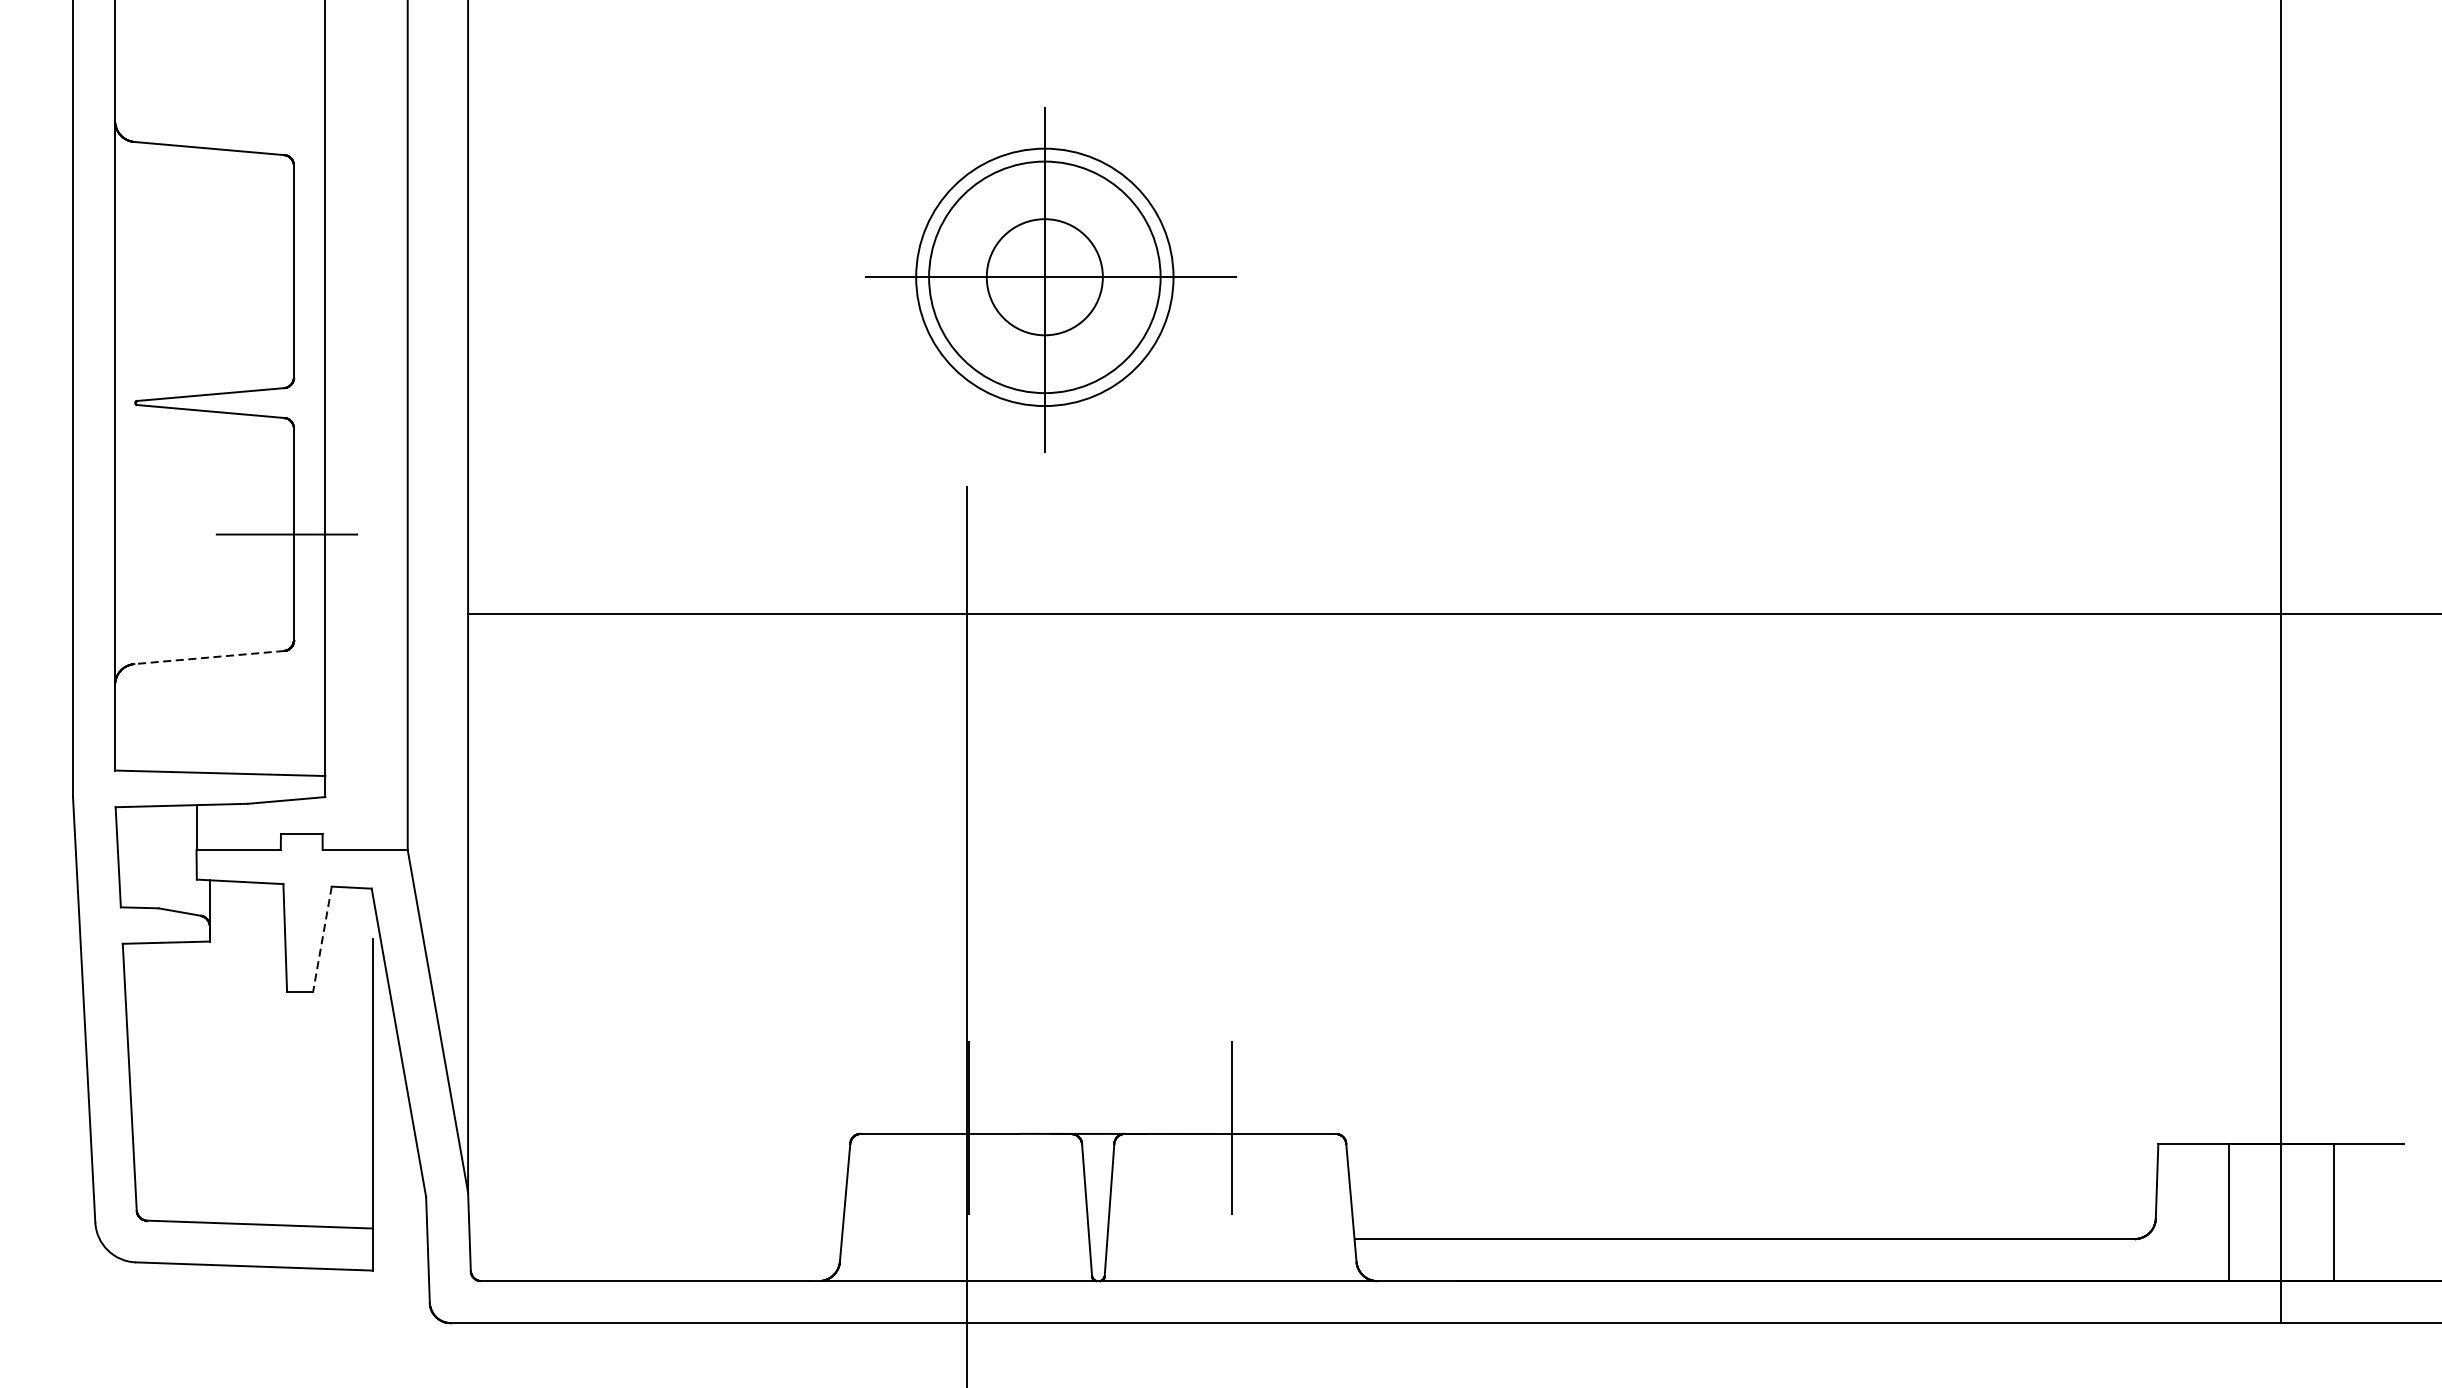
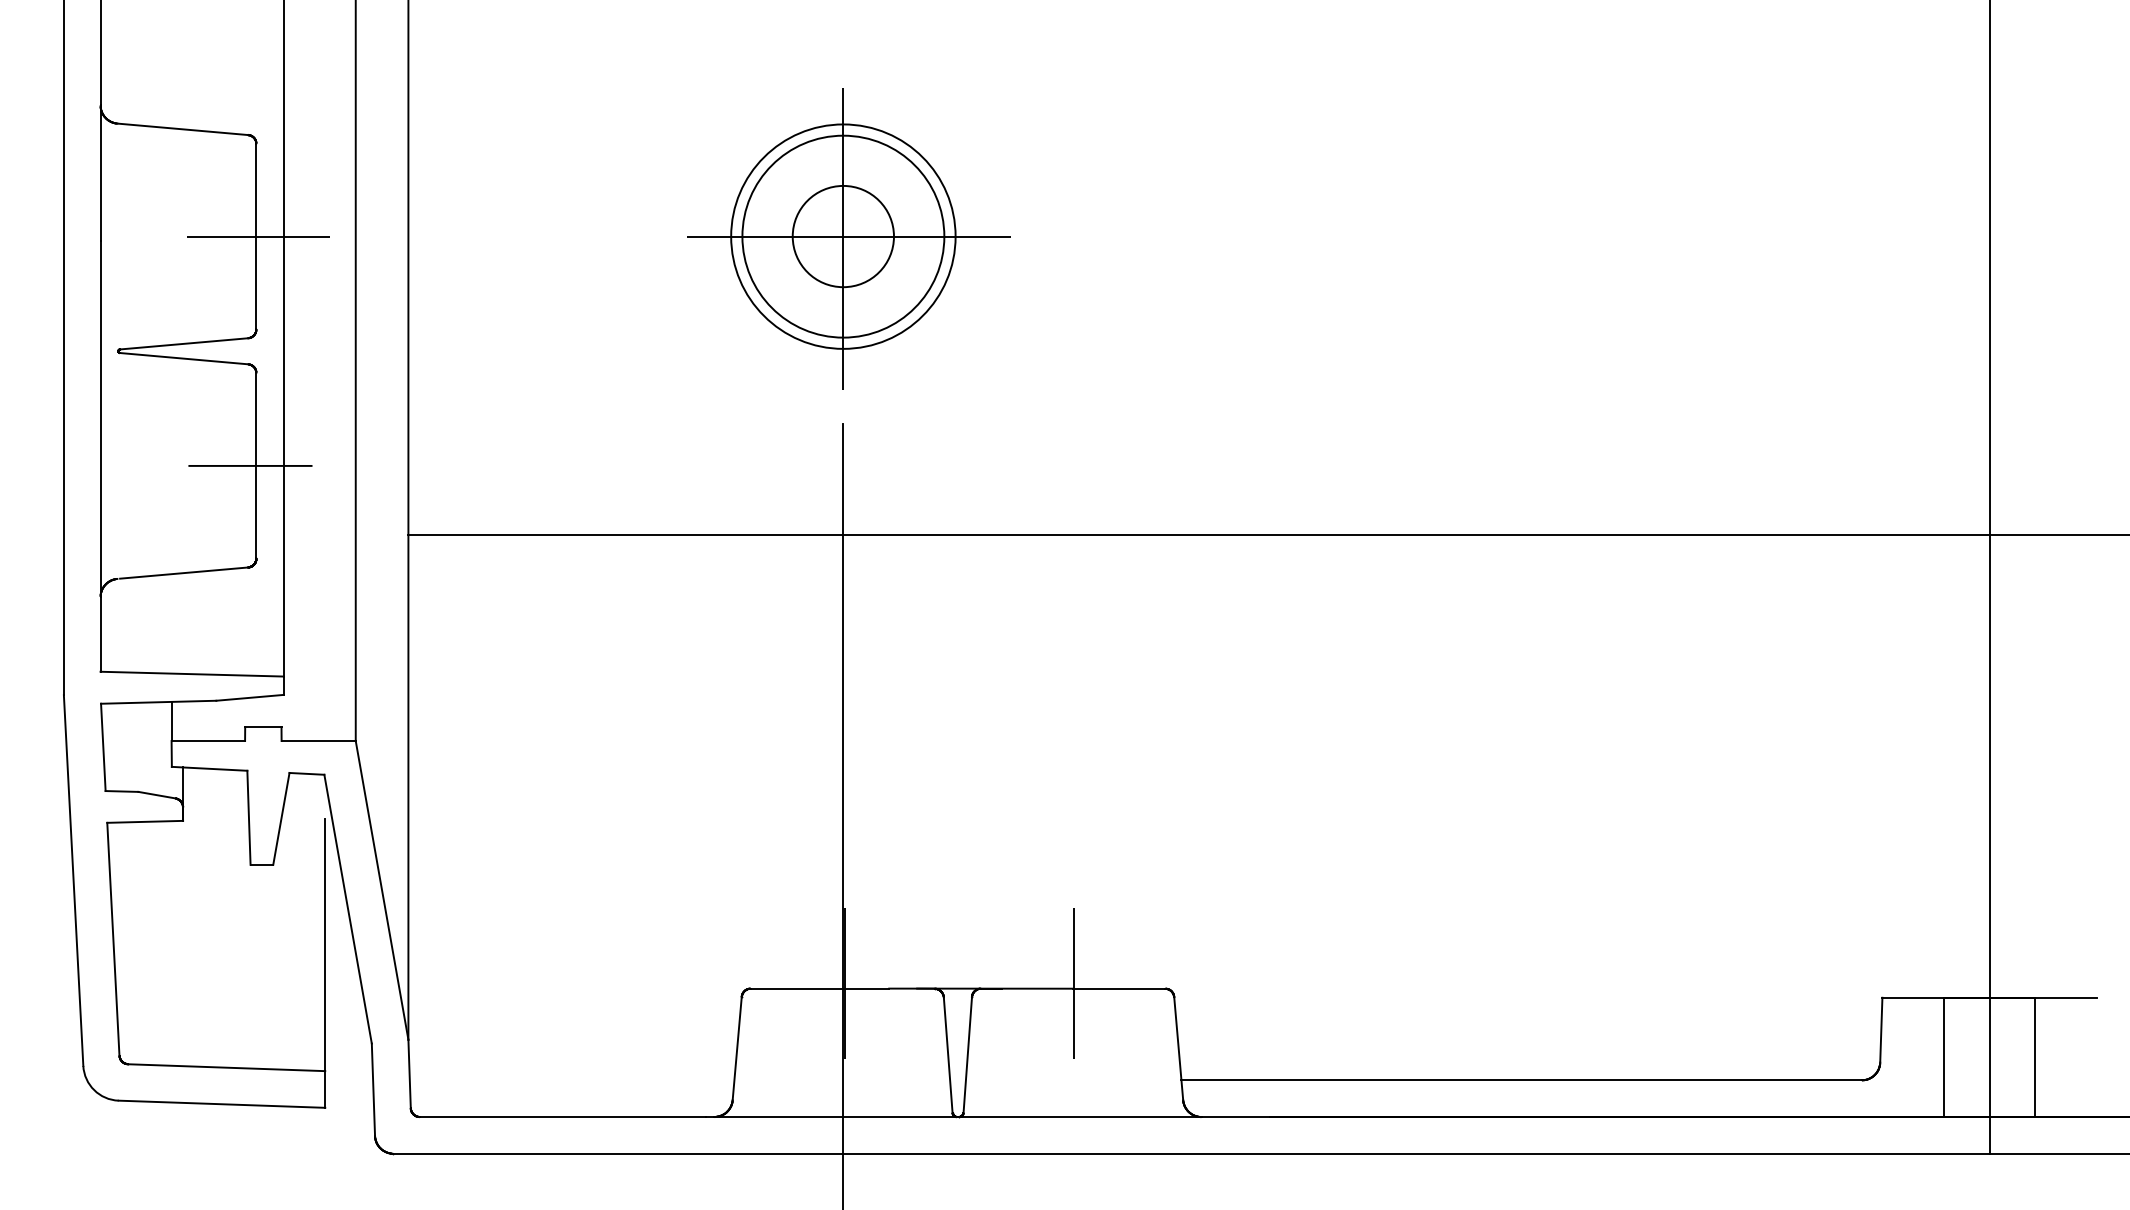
line: (296, 271) -> (258, 236), added
part: (1050, 279) -> (848, 238), moved
line: (210, 657) -> (183, 573), dashed -> solid
line: (322, 938) -> (281, 818), dashed -> solid

